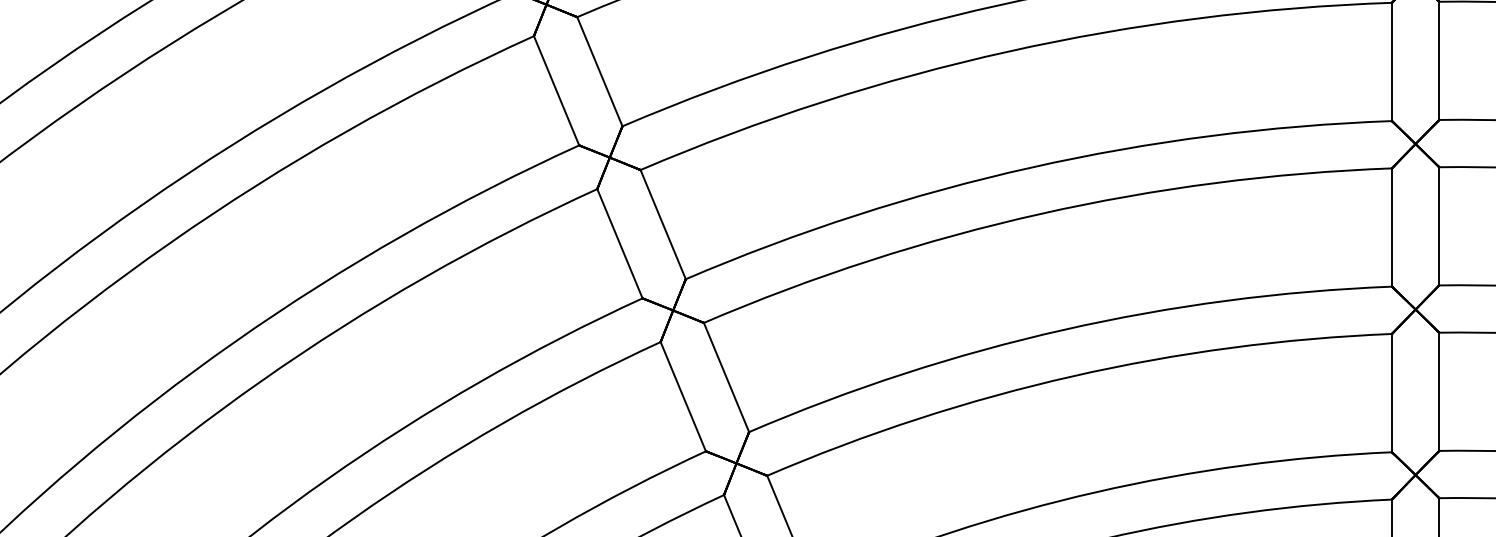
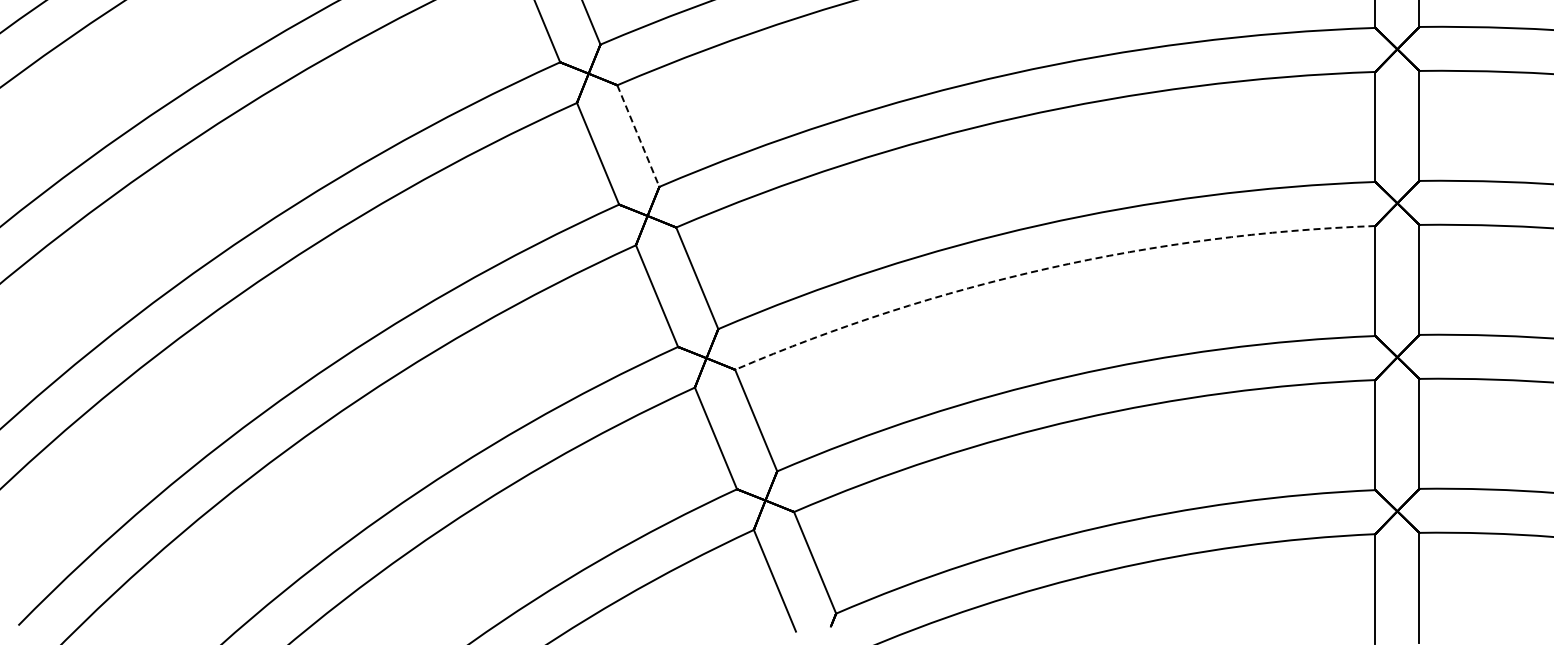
line: (600, 72) -> (638, 136), solid -> dashed
arc: (1040, 214) -> (1048, 268), solid -> dashed

